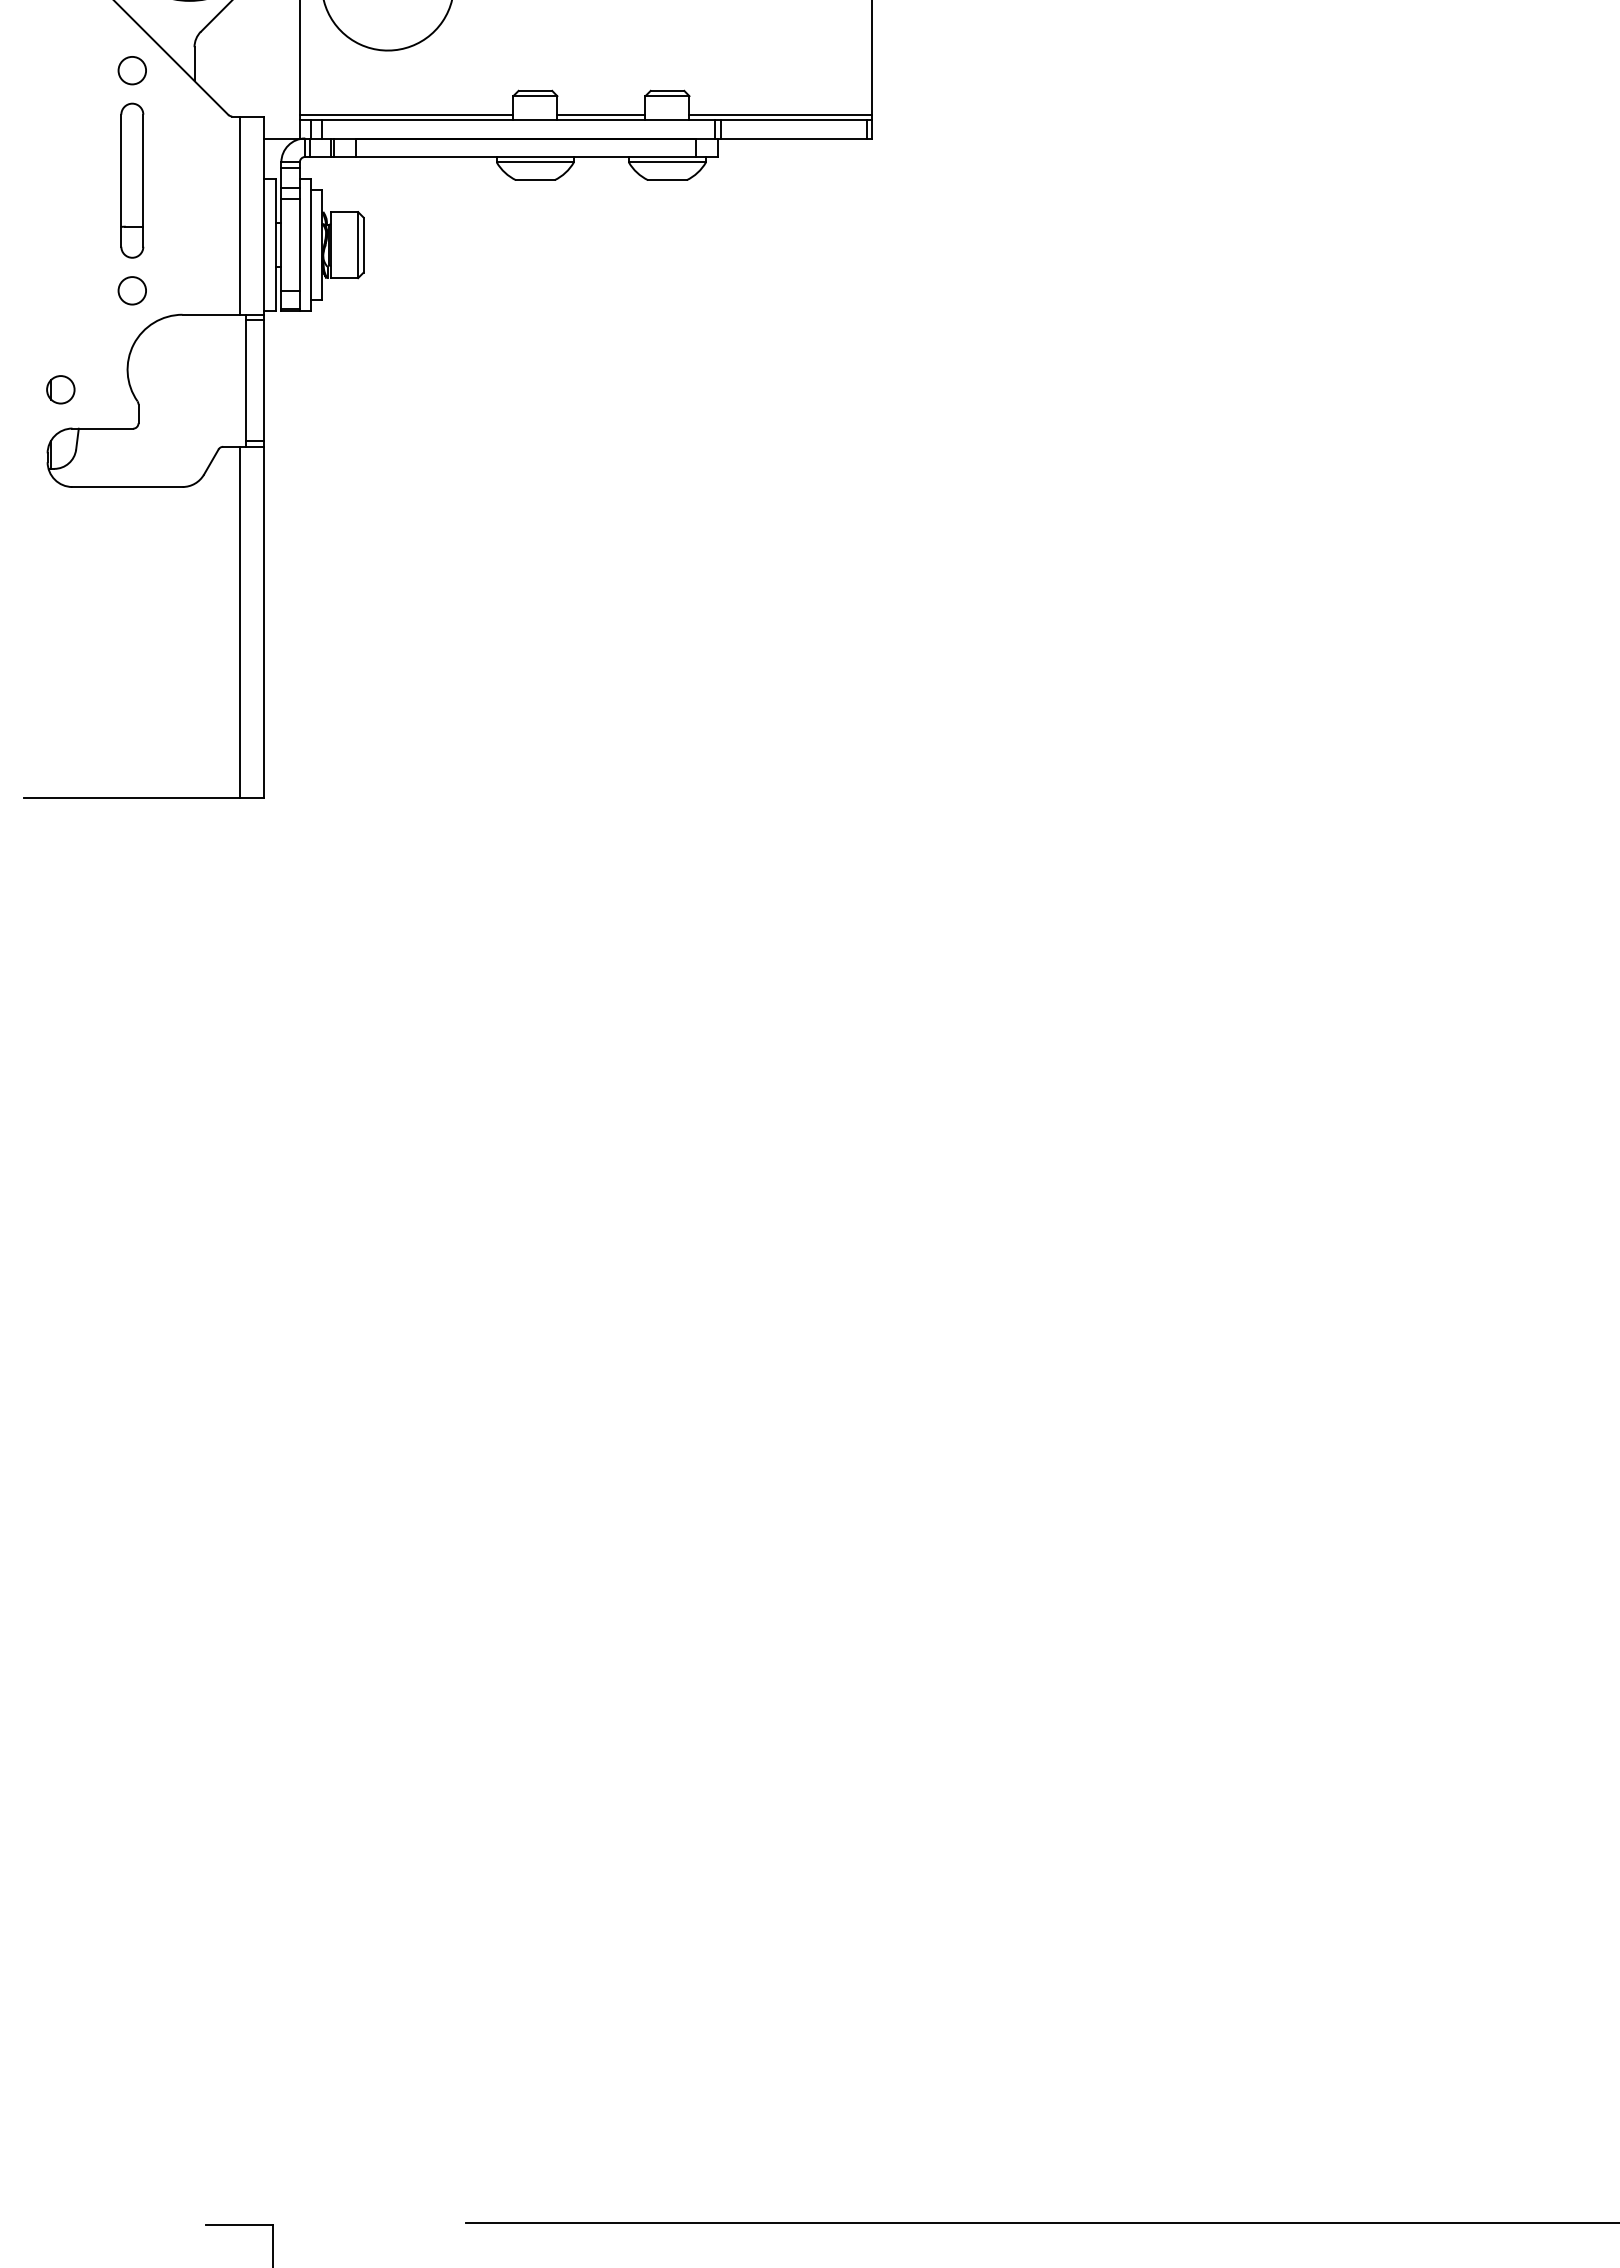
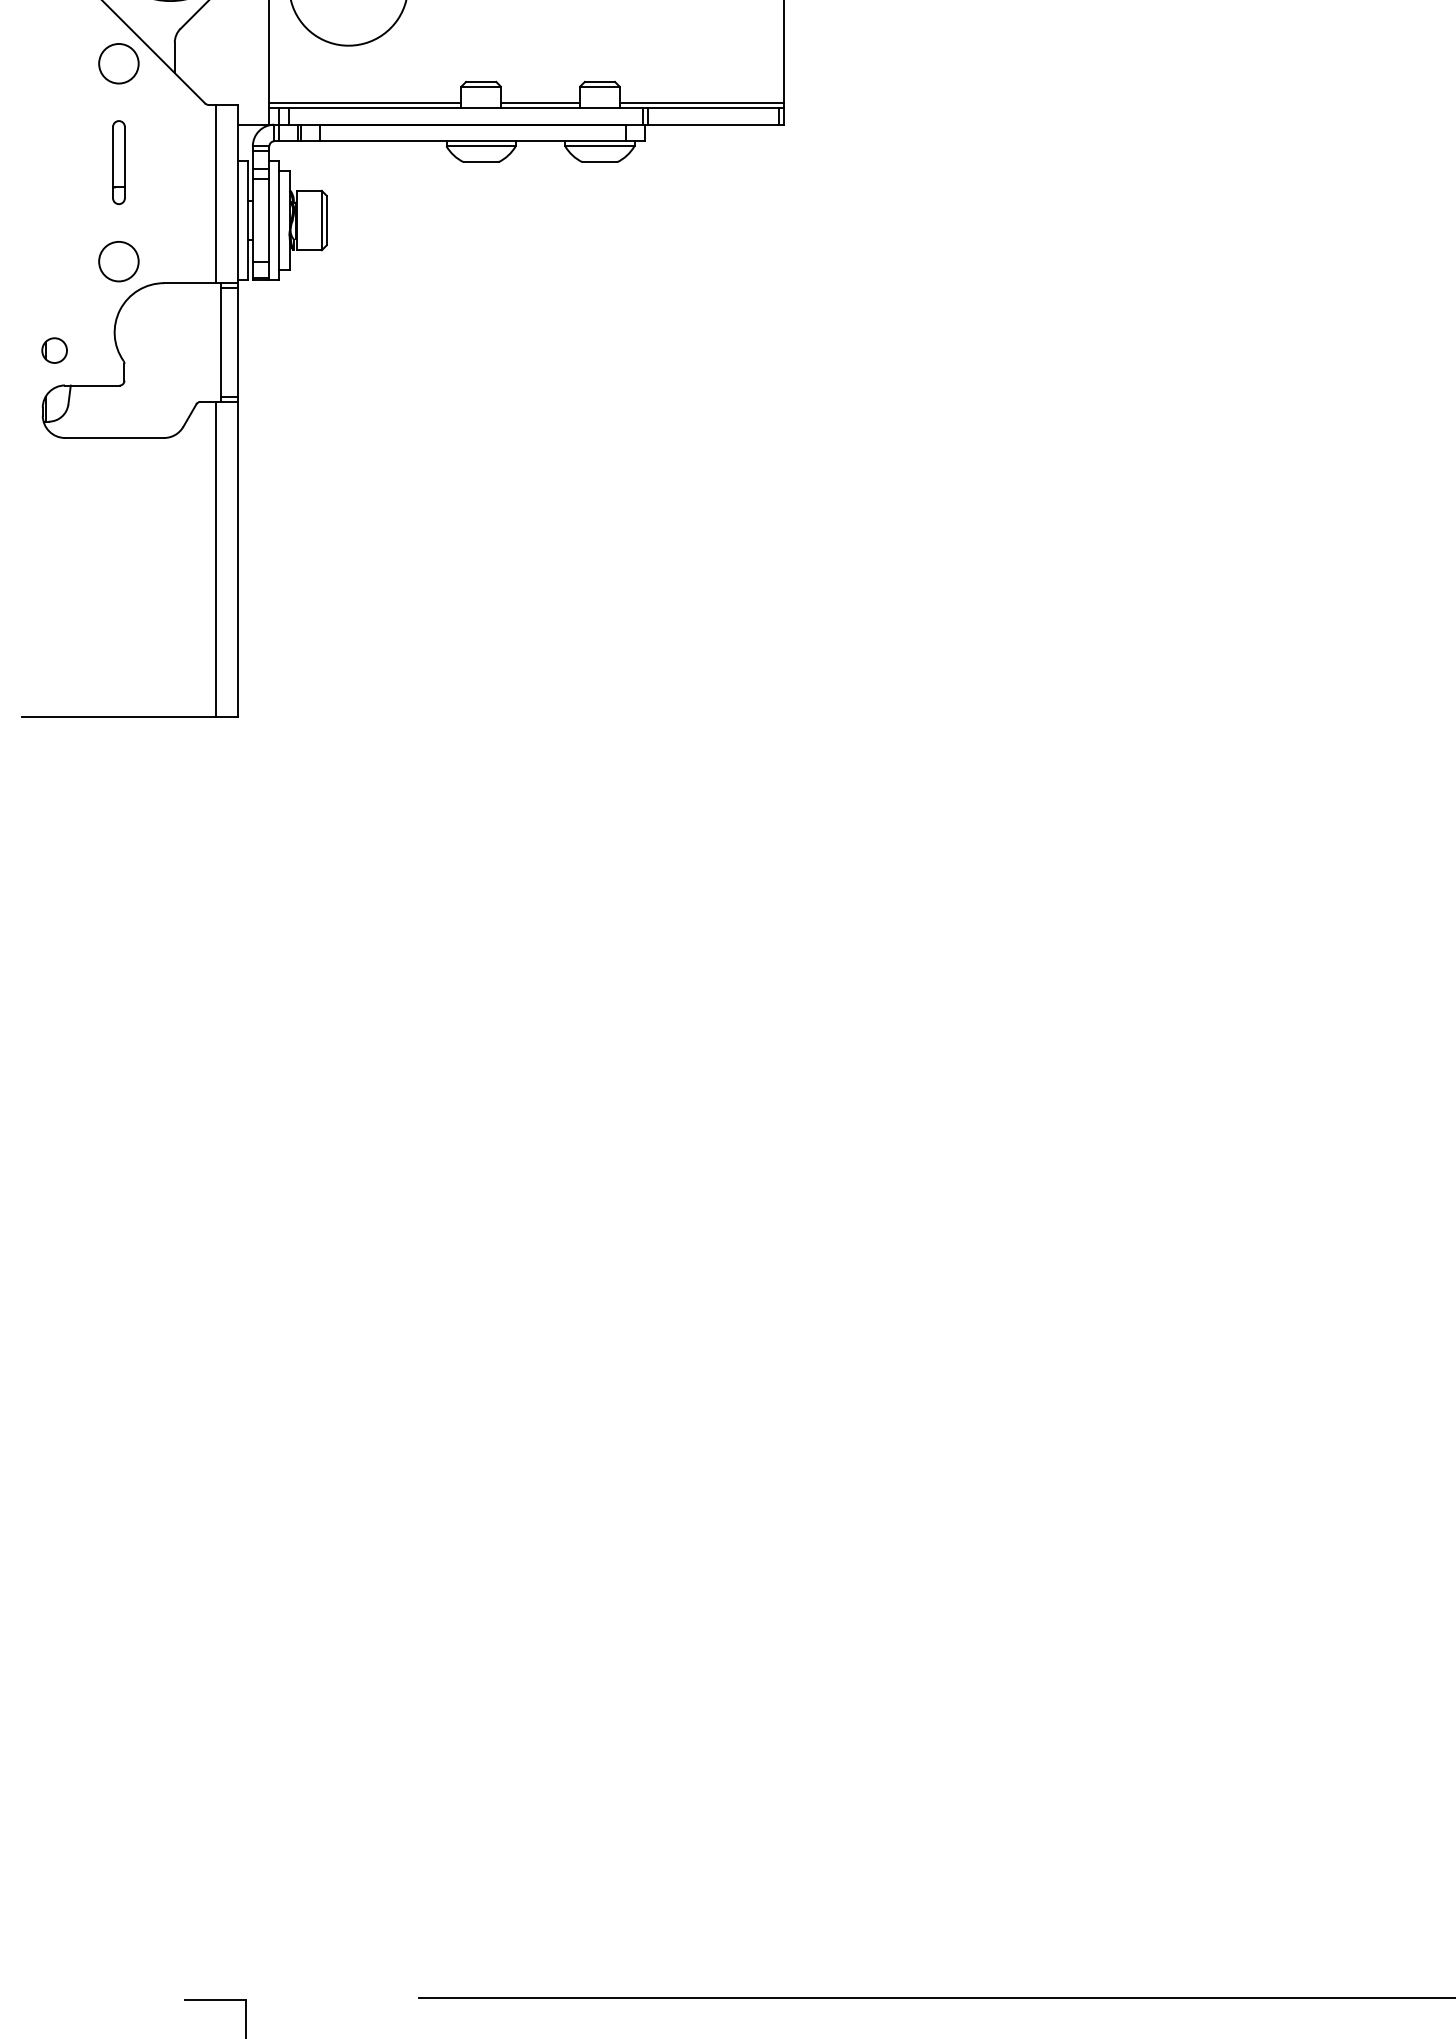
circle: (132, 70) -> (119, 63), size x1.6
part: (132, 180) -> (119, 162), size x0.6
circle: (132, 290) -> (119, 261), size x1.6

